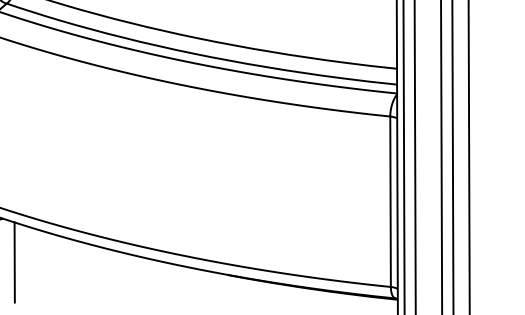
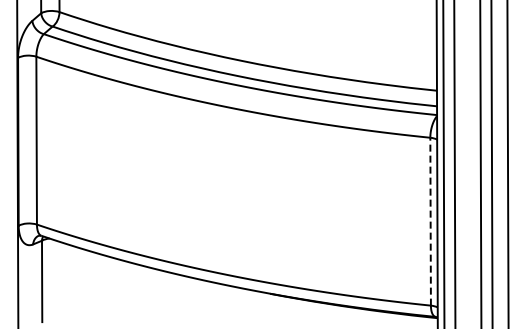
line: (390, 201) -> (430, 221), solid -> dashed
line: (14, 262) -> (60, 281), removed

